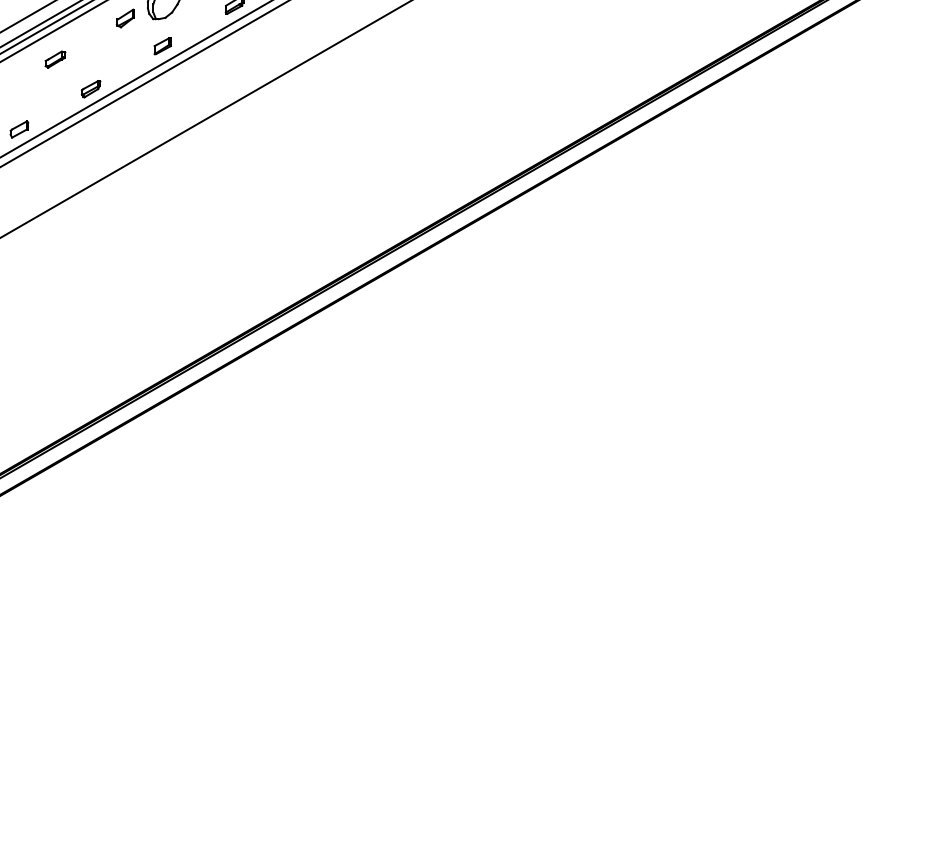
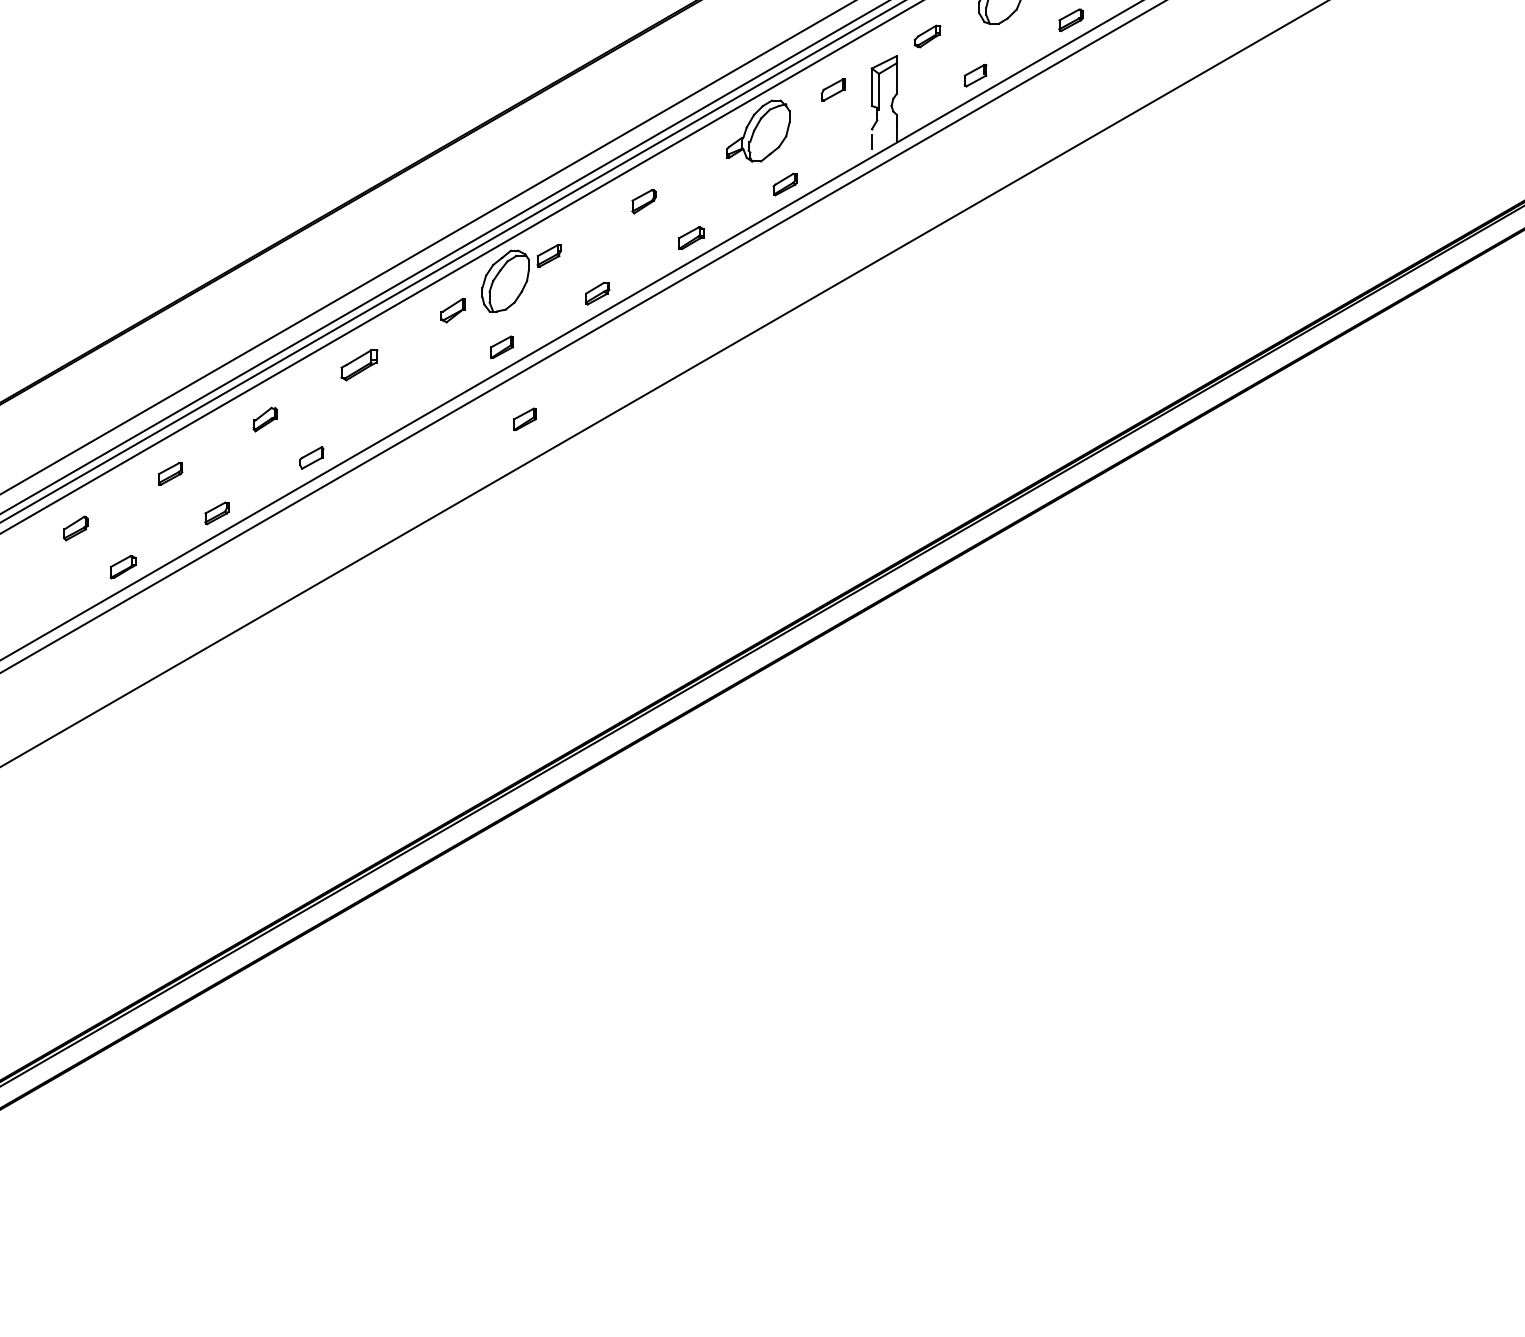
part: (55, 59) -> (359, 364), size x1.4
part: (90, 89) -> (406, 404), removed
part: (179, 99) -> (524, 418), added

